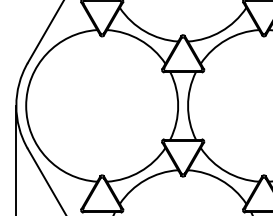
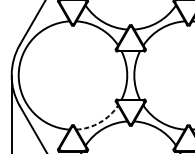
arc: (140, 171) -> (100, 122), solid -> dashed

